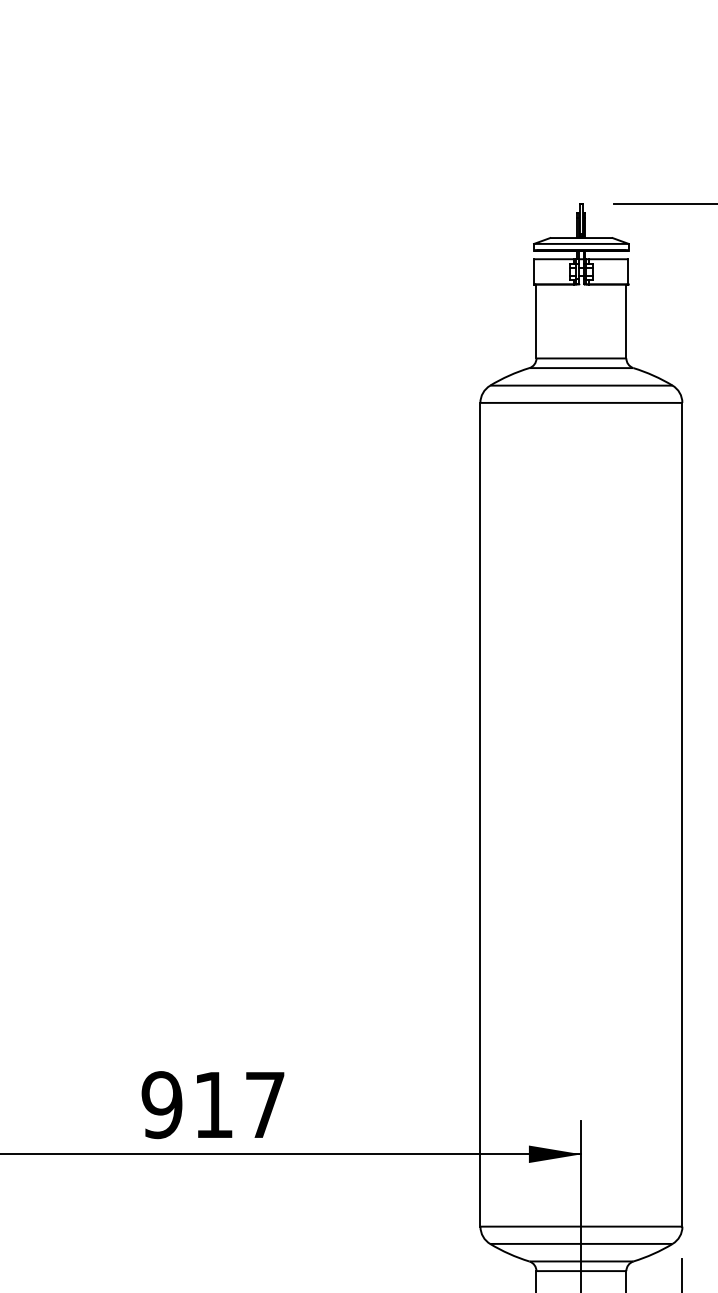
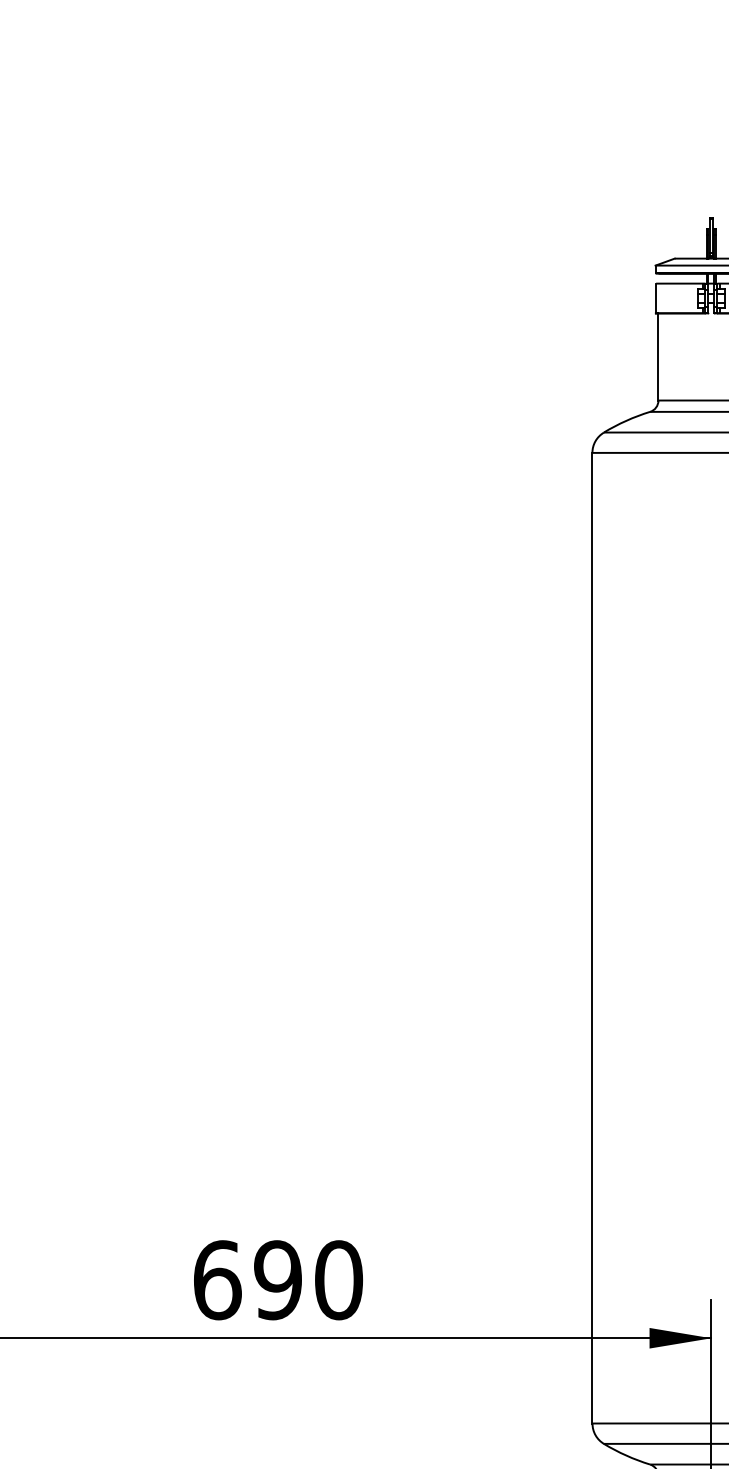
text: (213, 1105) -> (277, 1280), 917 -> 690

